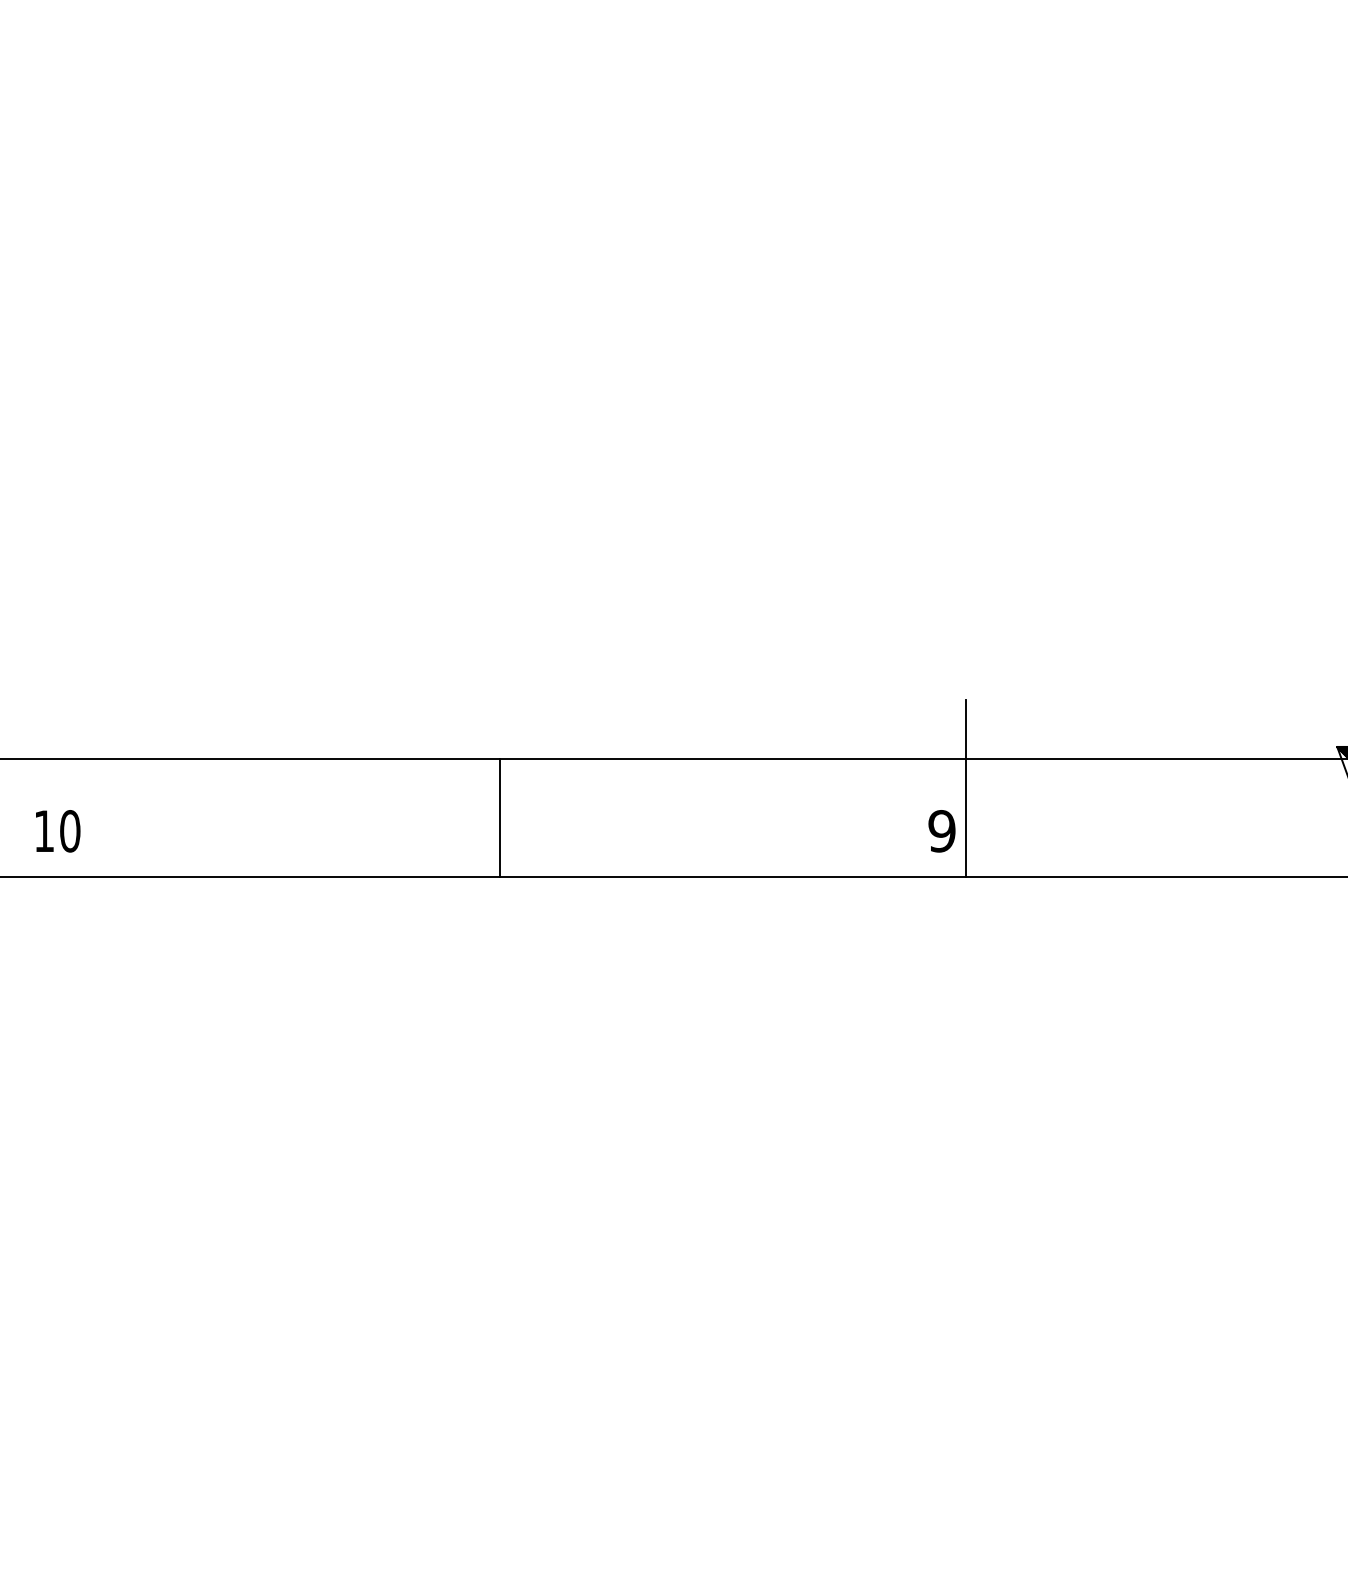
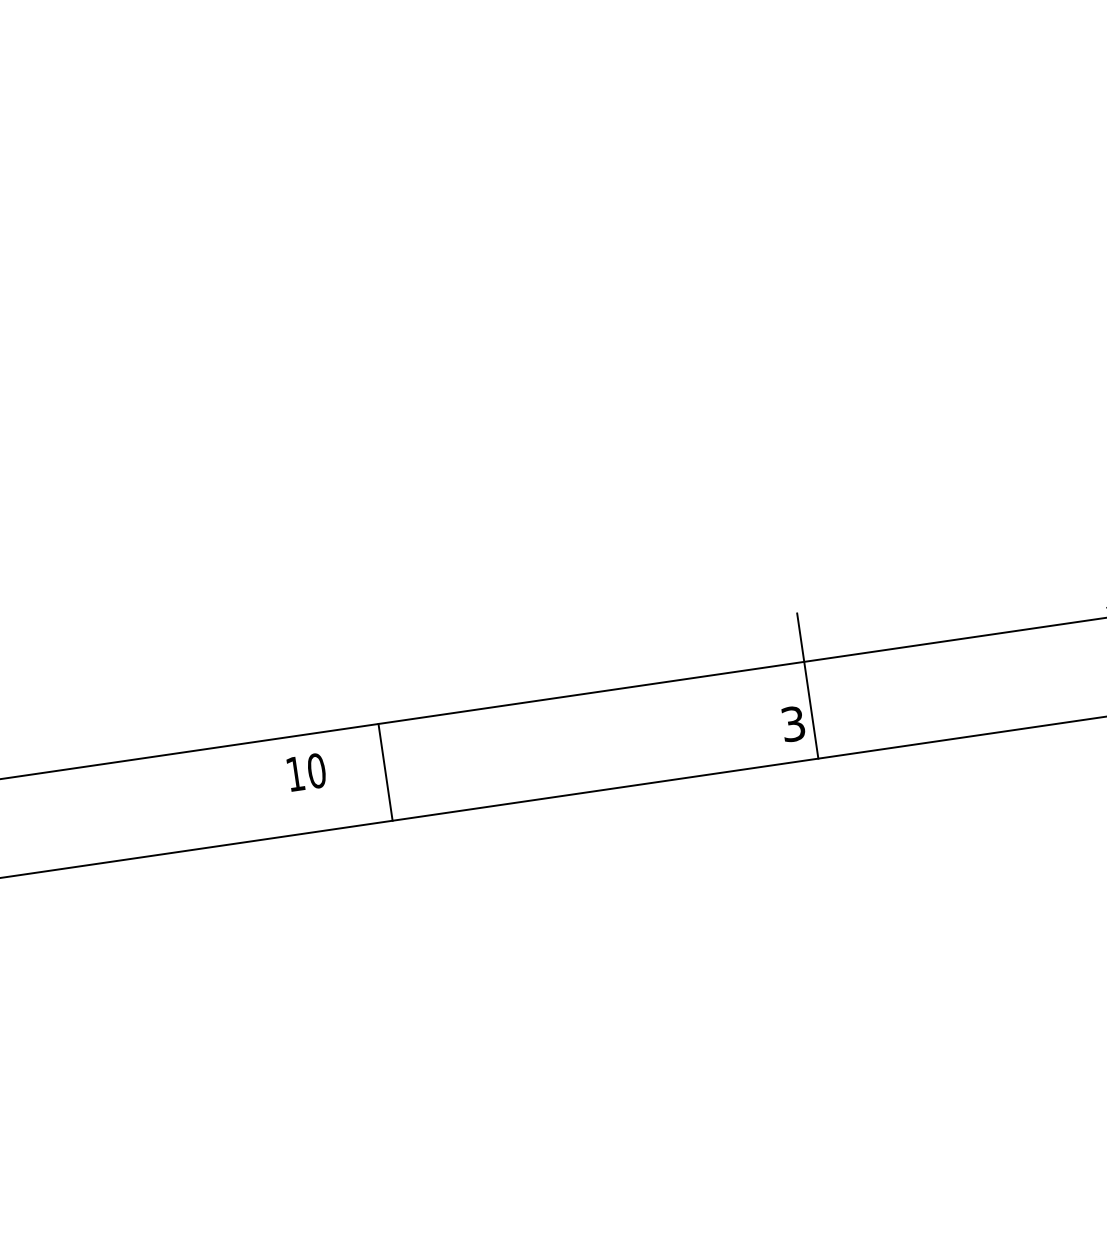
line: (500, 817) -> (385, 771), moved
text: (58, 831) -> (307, 772), moved
text: (941, 831) -> (792, 724), 9 -> 3

